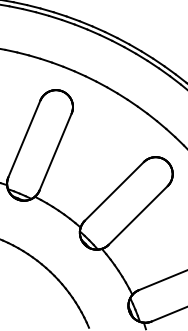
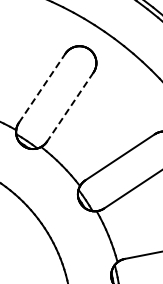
line: (24, 138) -> (42, 87), solid -> dashed
line: (55, 151) -> (70, 106), solid -> dashed

